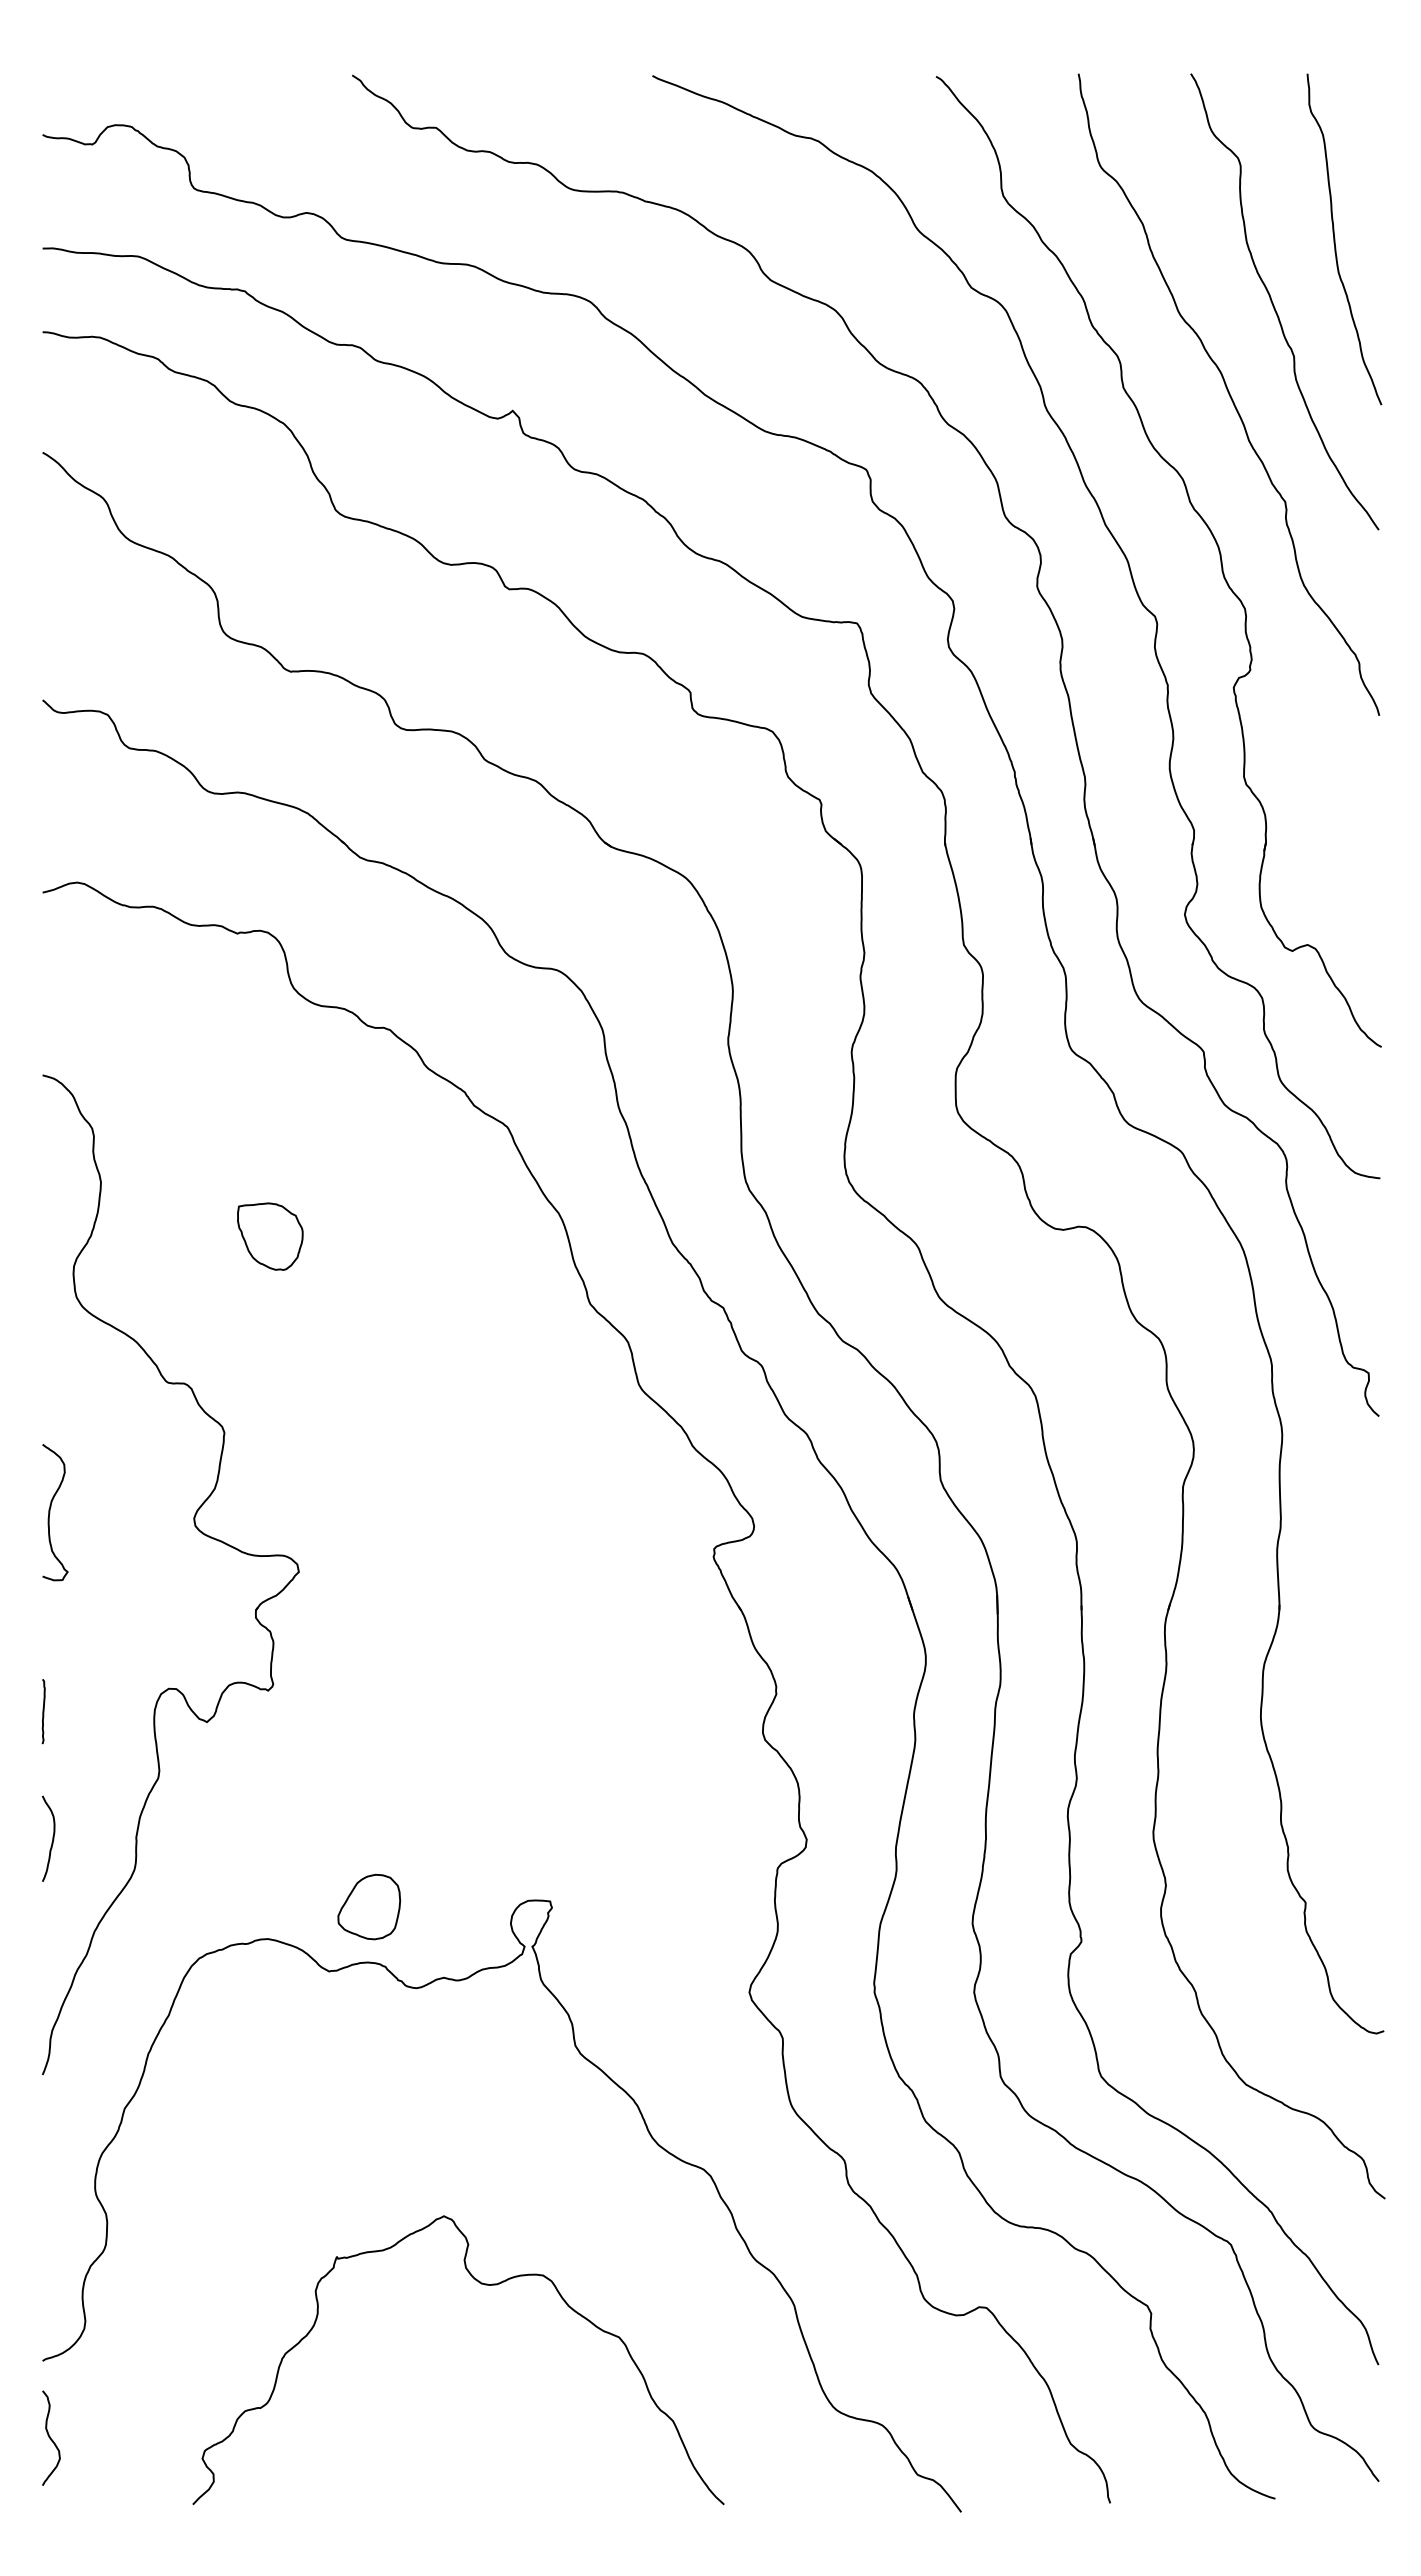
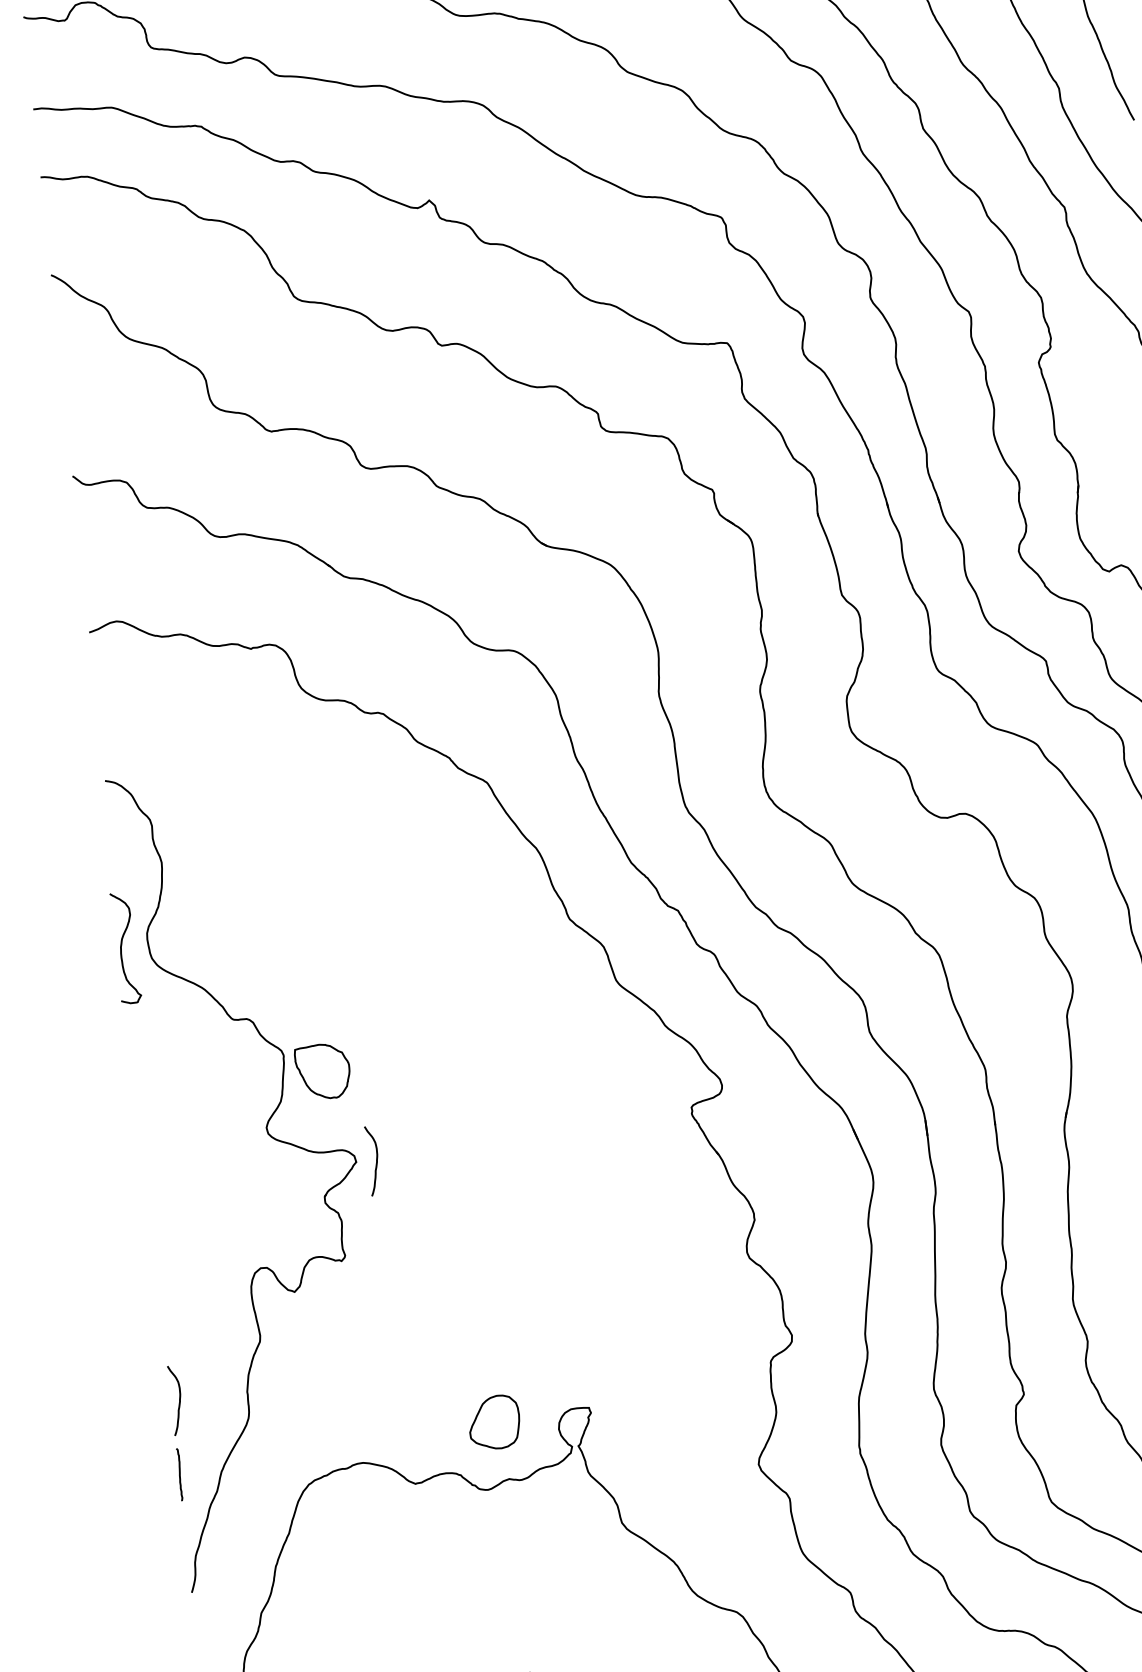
part: (270, 1236) -> (323, 1071), moved
curve: (50, 1512) -> (122, 948), moved
curve: (323, 1572) -> (376, 1160), added
curve: (43, 1711) -> (179, 1474), moved
part: (369, 1907) -> (494, 1422), moved

